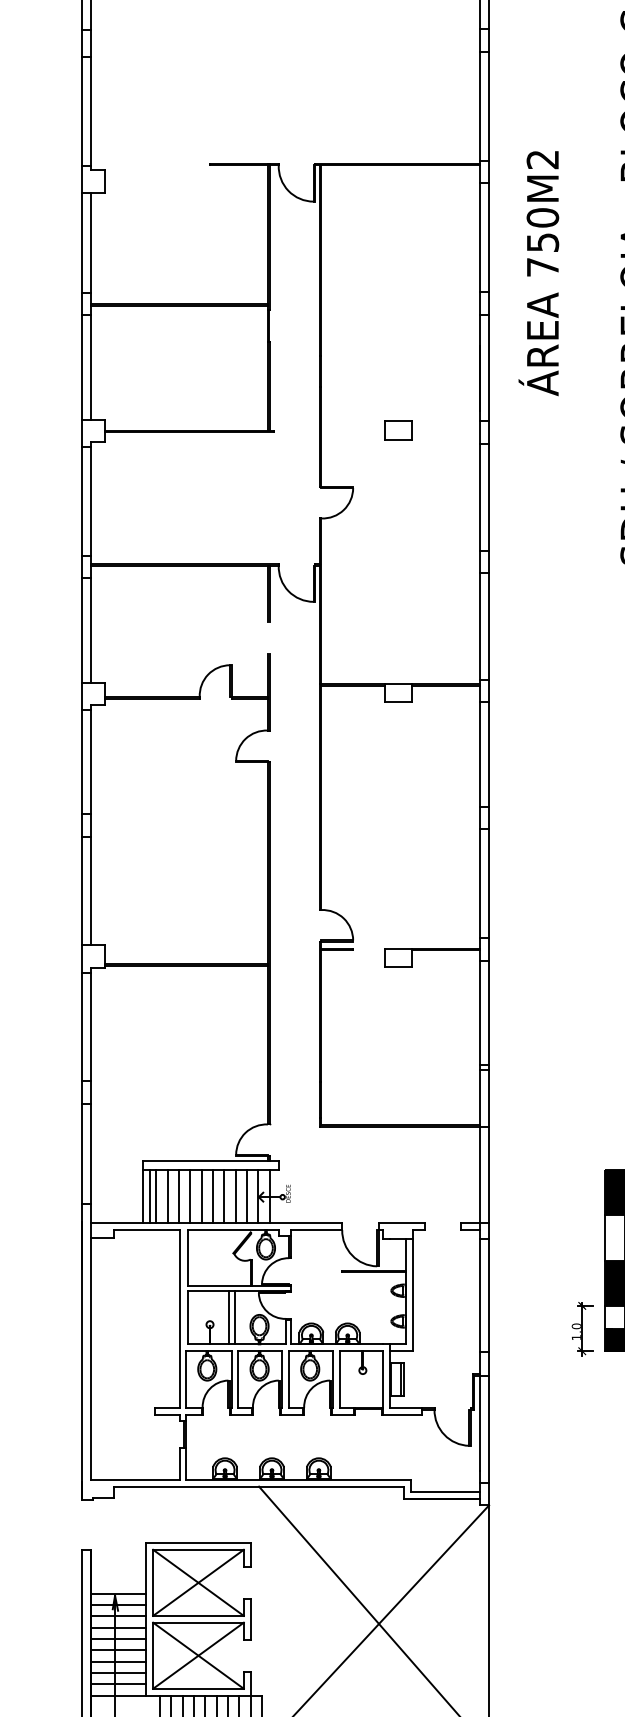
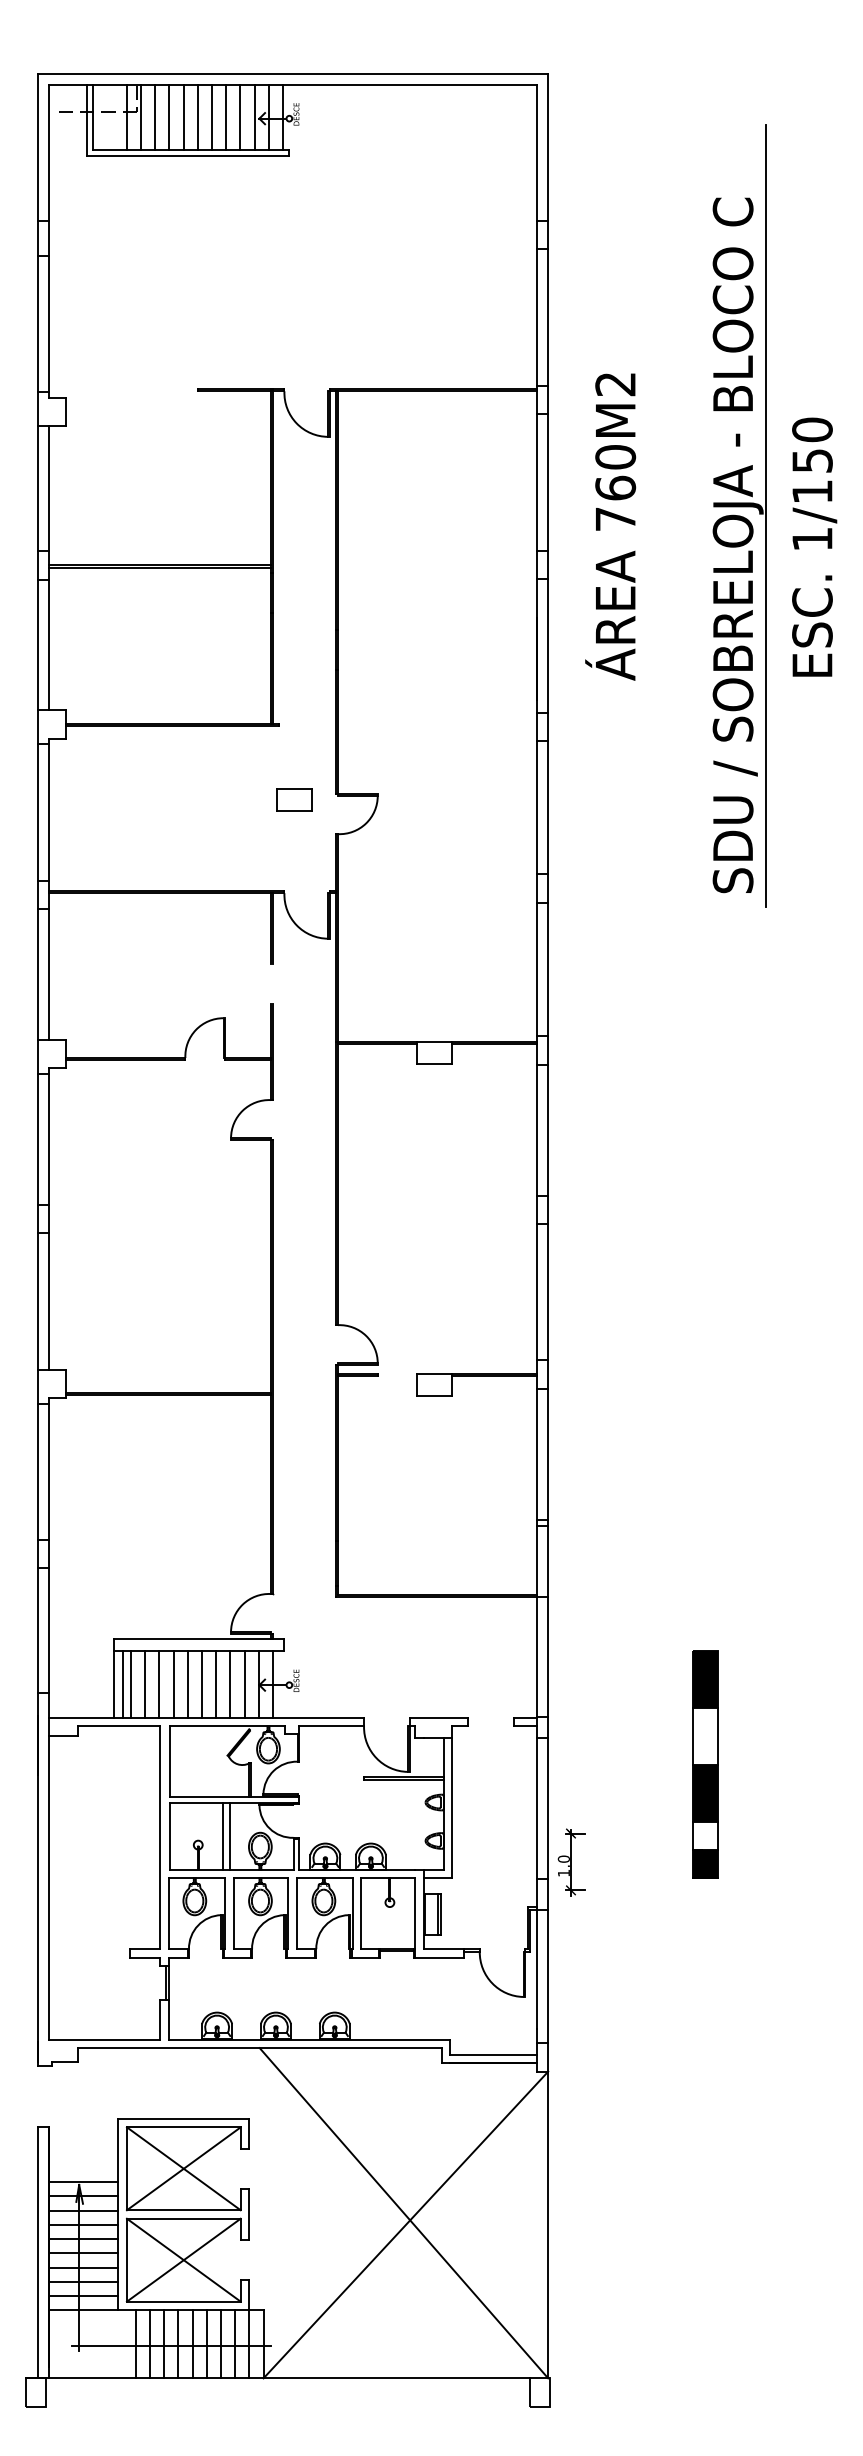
text: (542, 242) -> (615, 487), 750M2 -> 760M2
part: (398, 430) -> (294, 799), moved
part: (582, 1329) -> (571, 1862), moved

